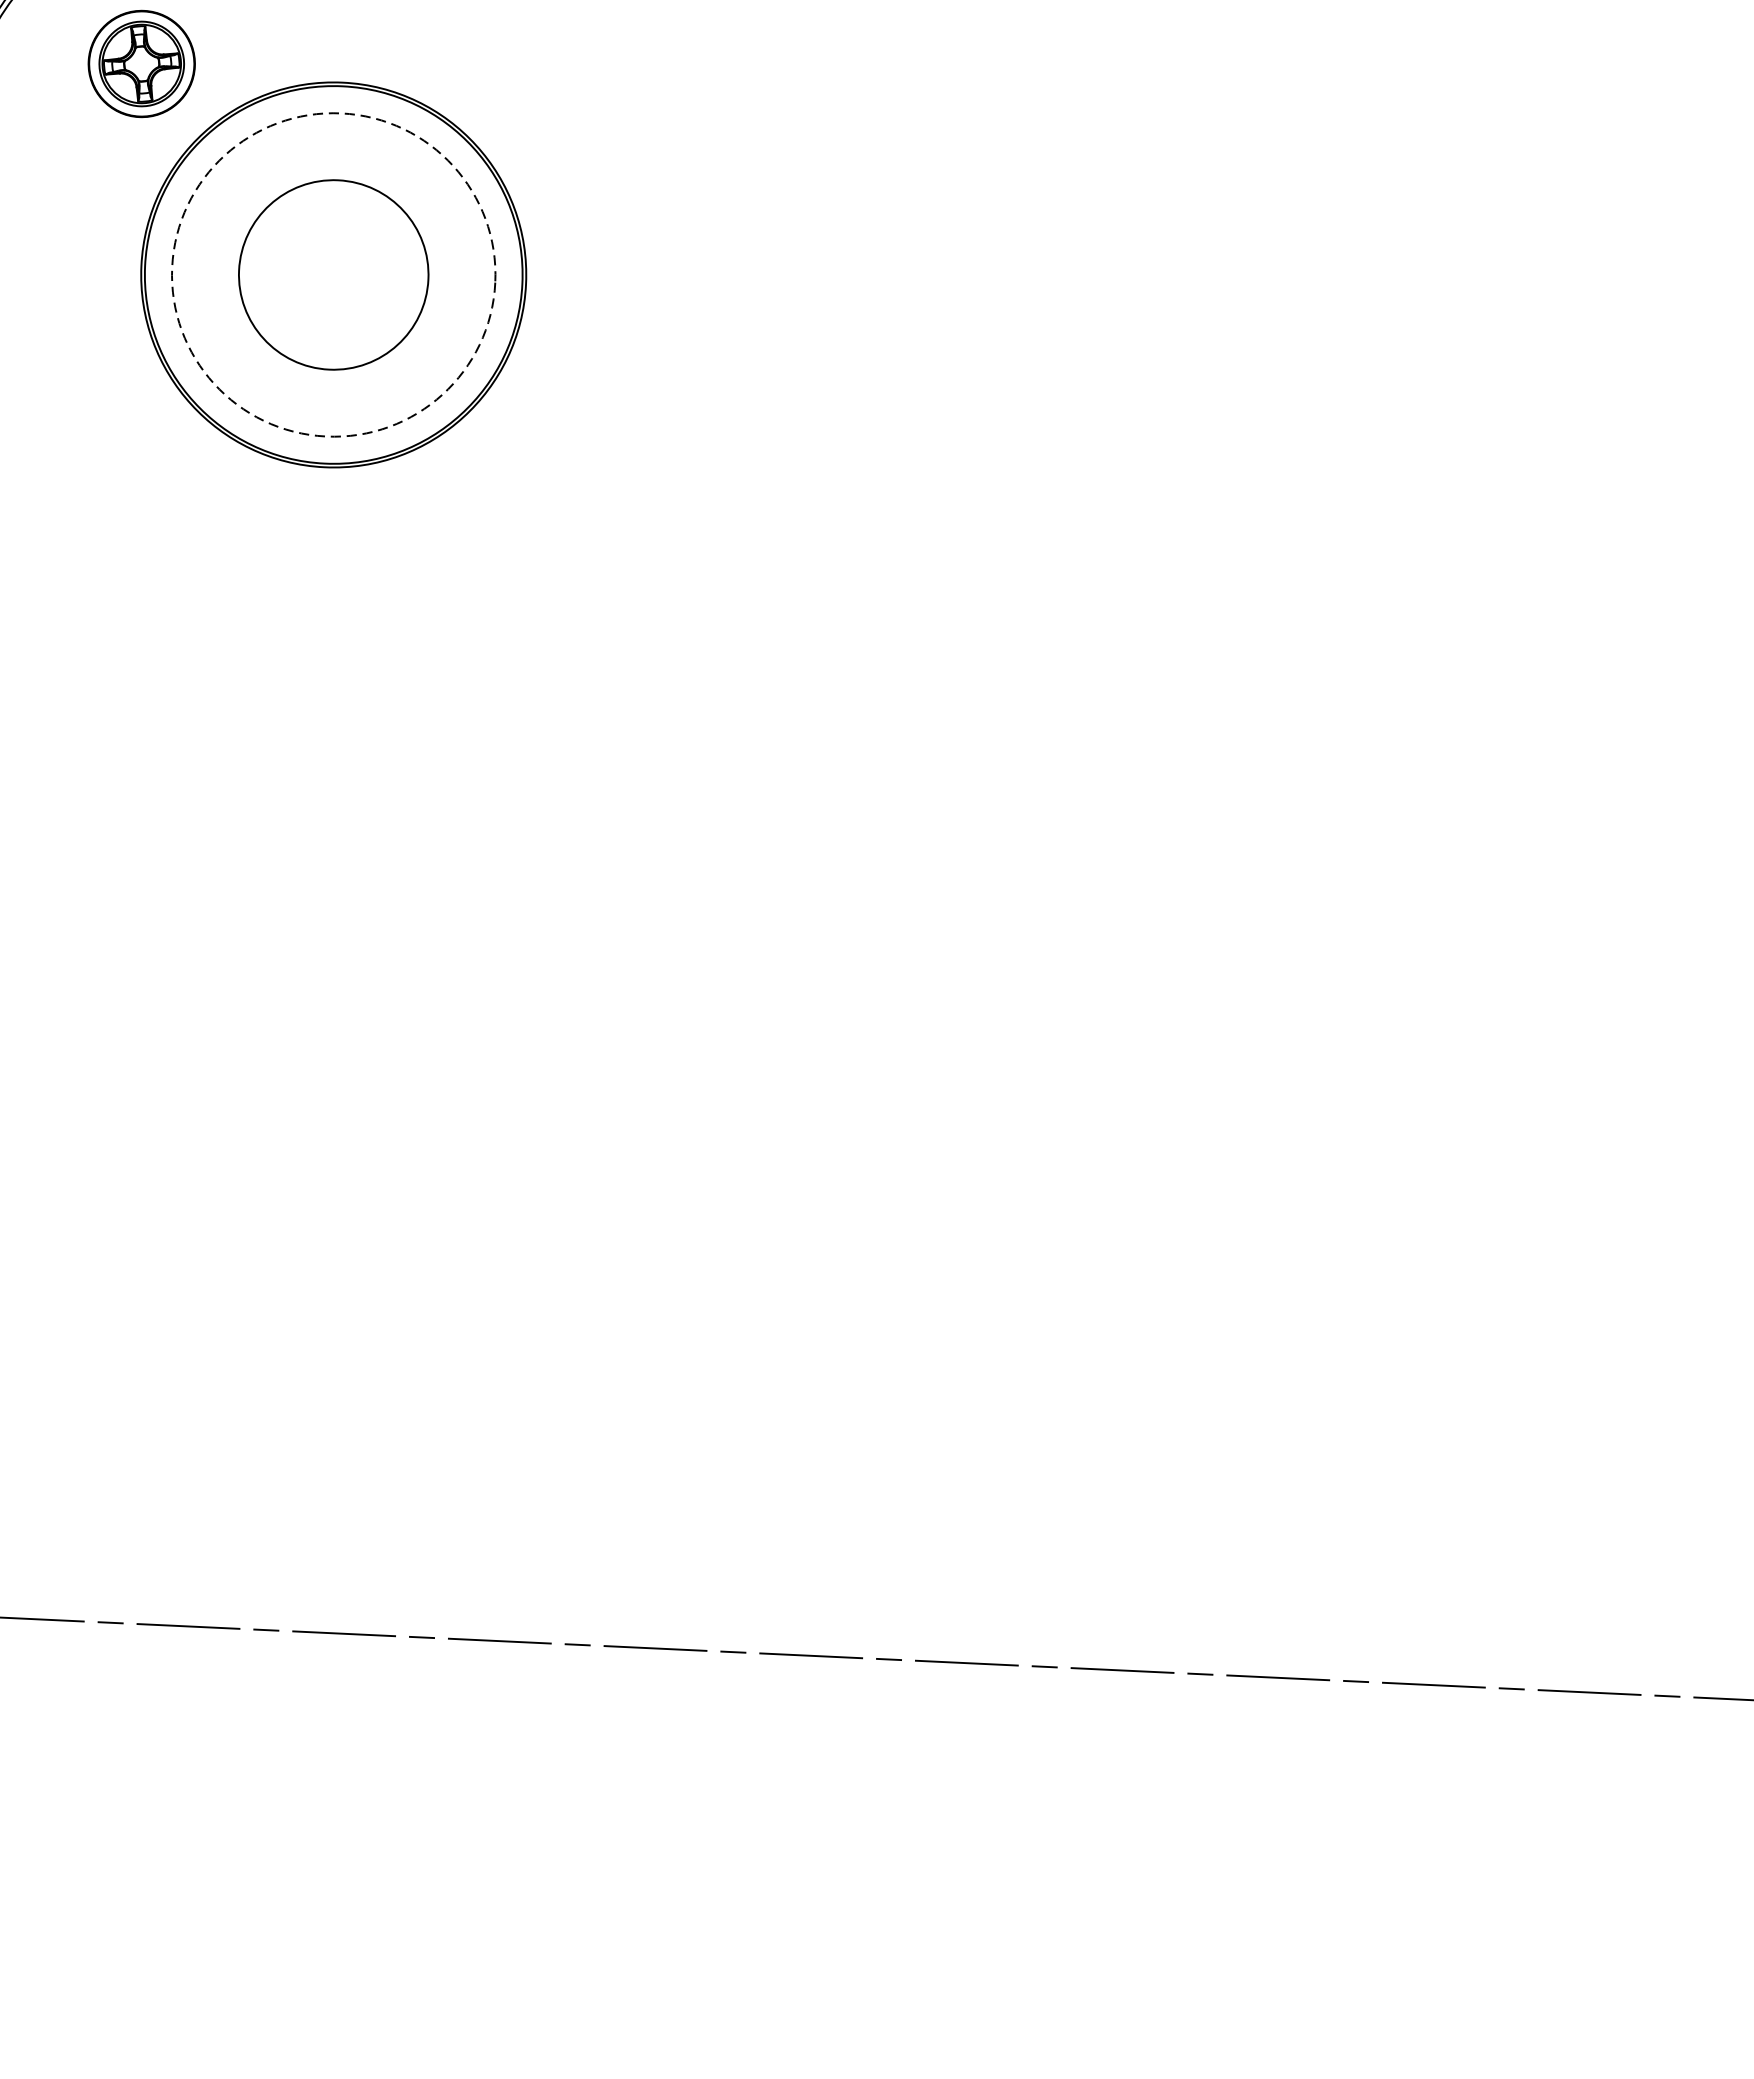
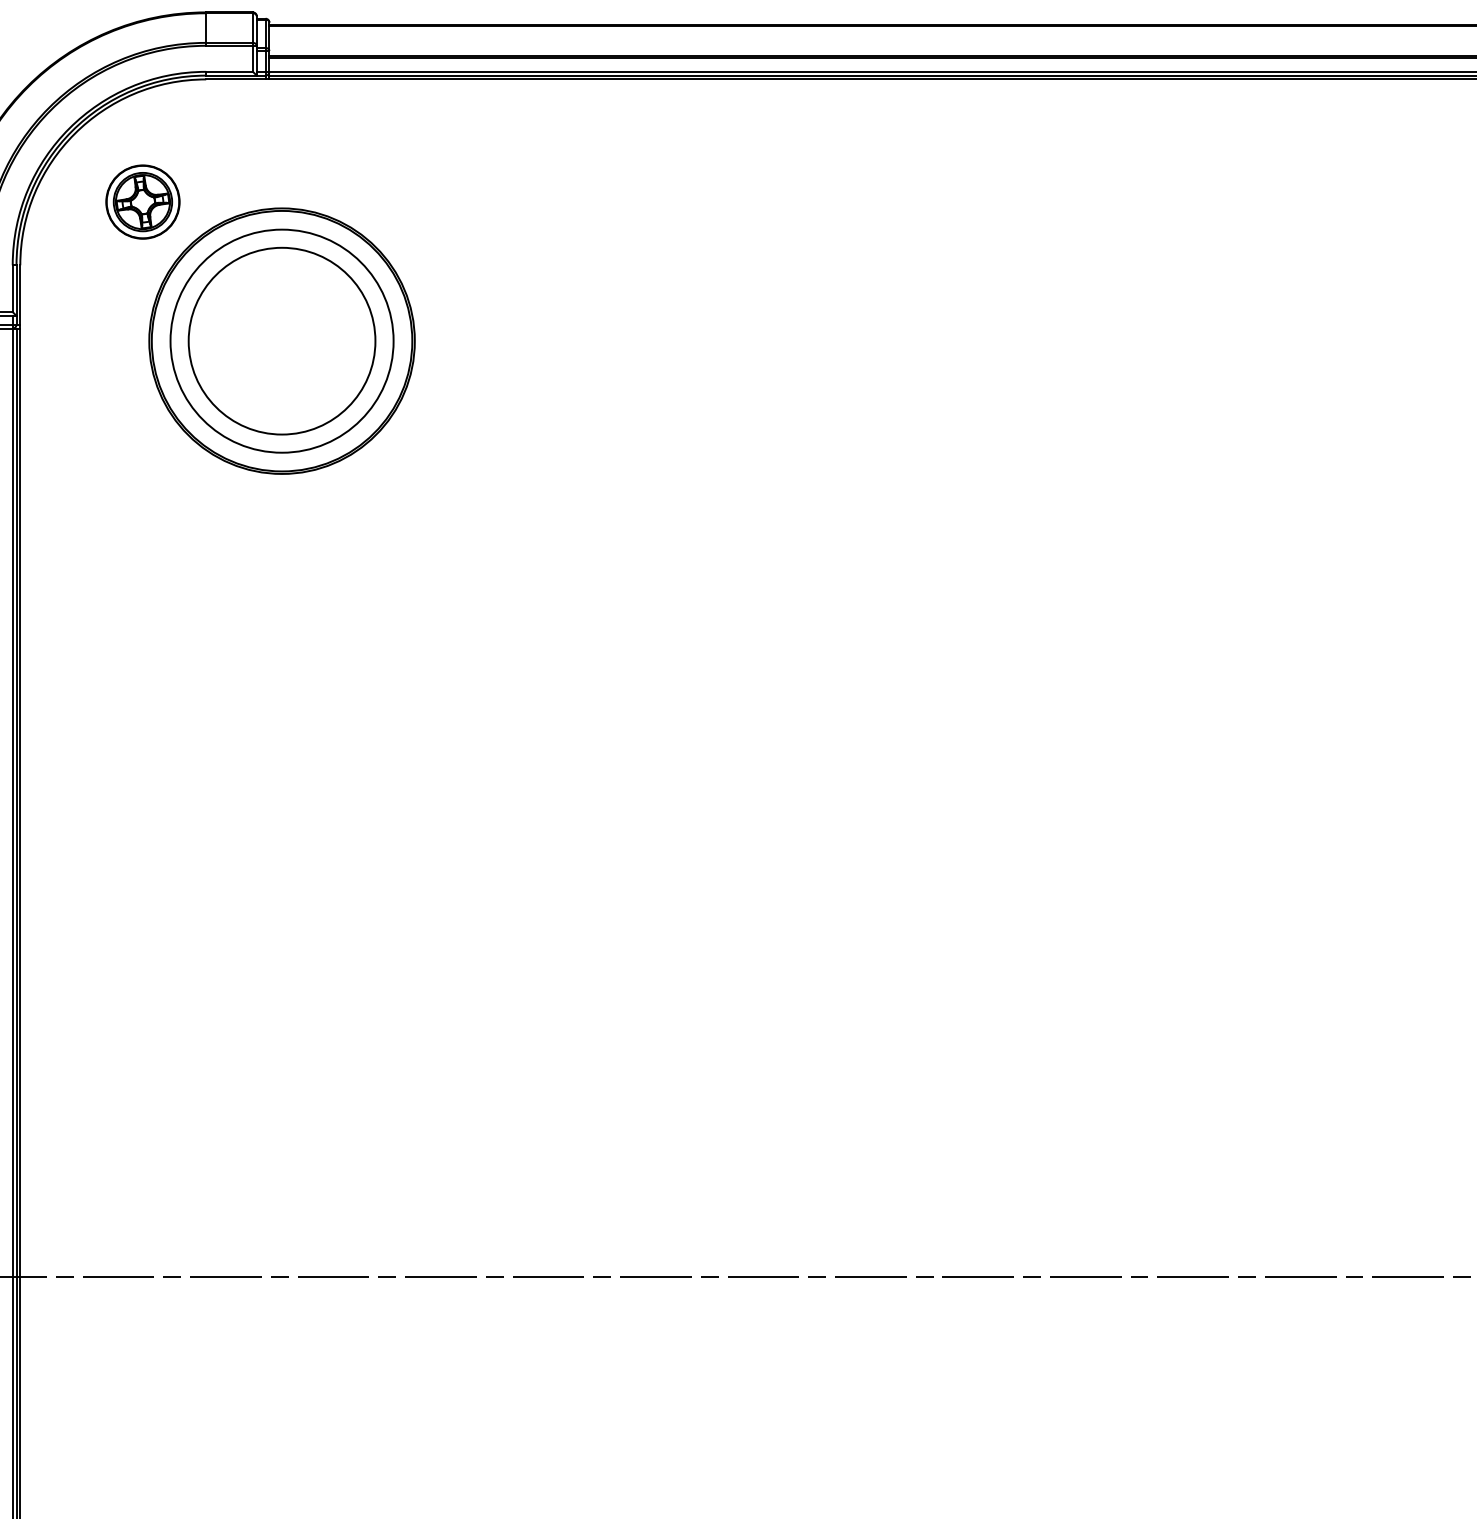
circle: (332, 273) -> (281, 340), dashed -> solid
circle: (332, 273) -> (281, 340), size x1.43

